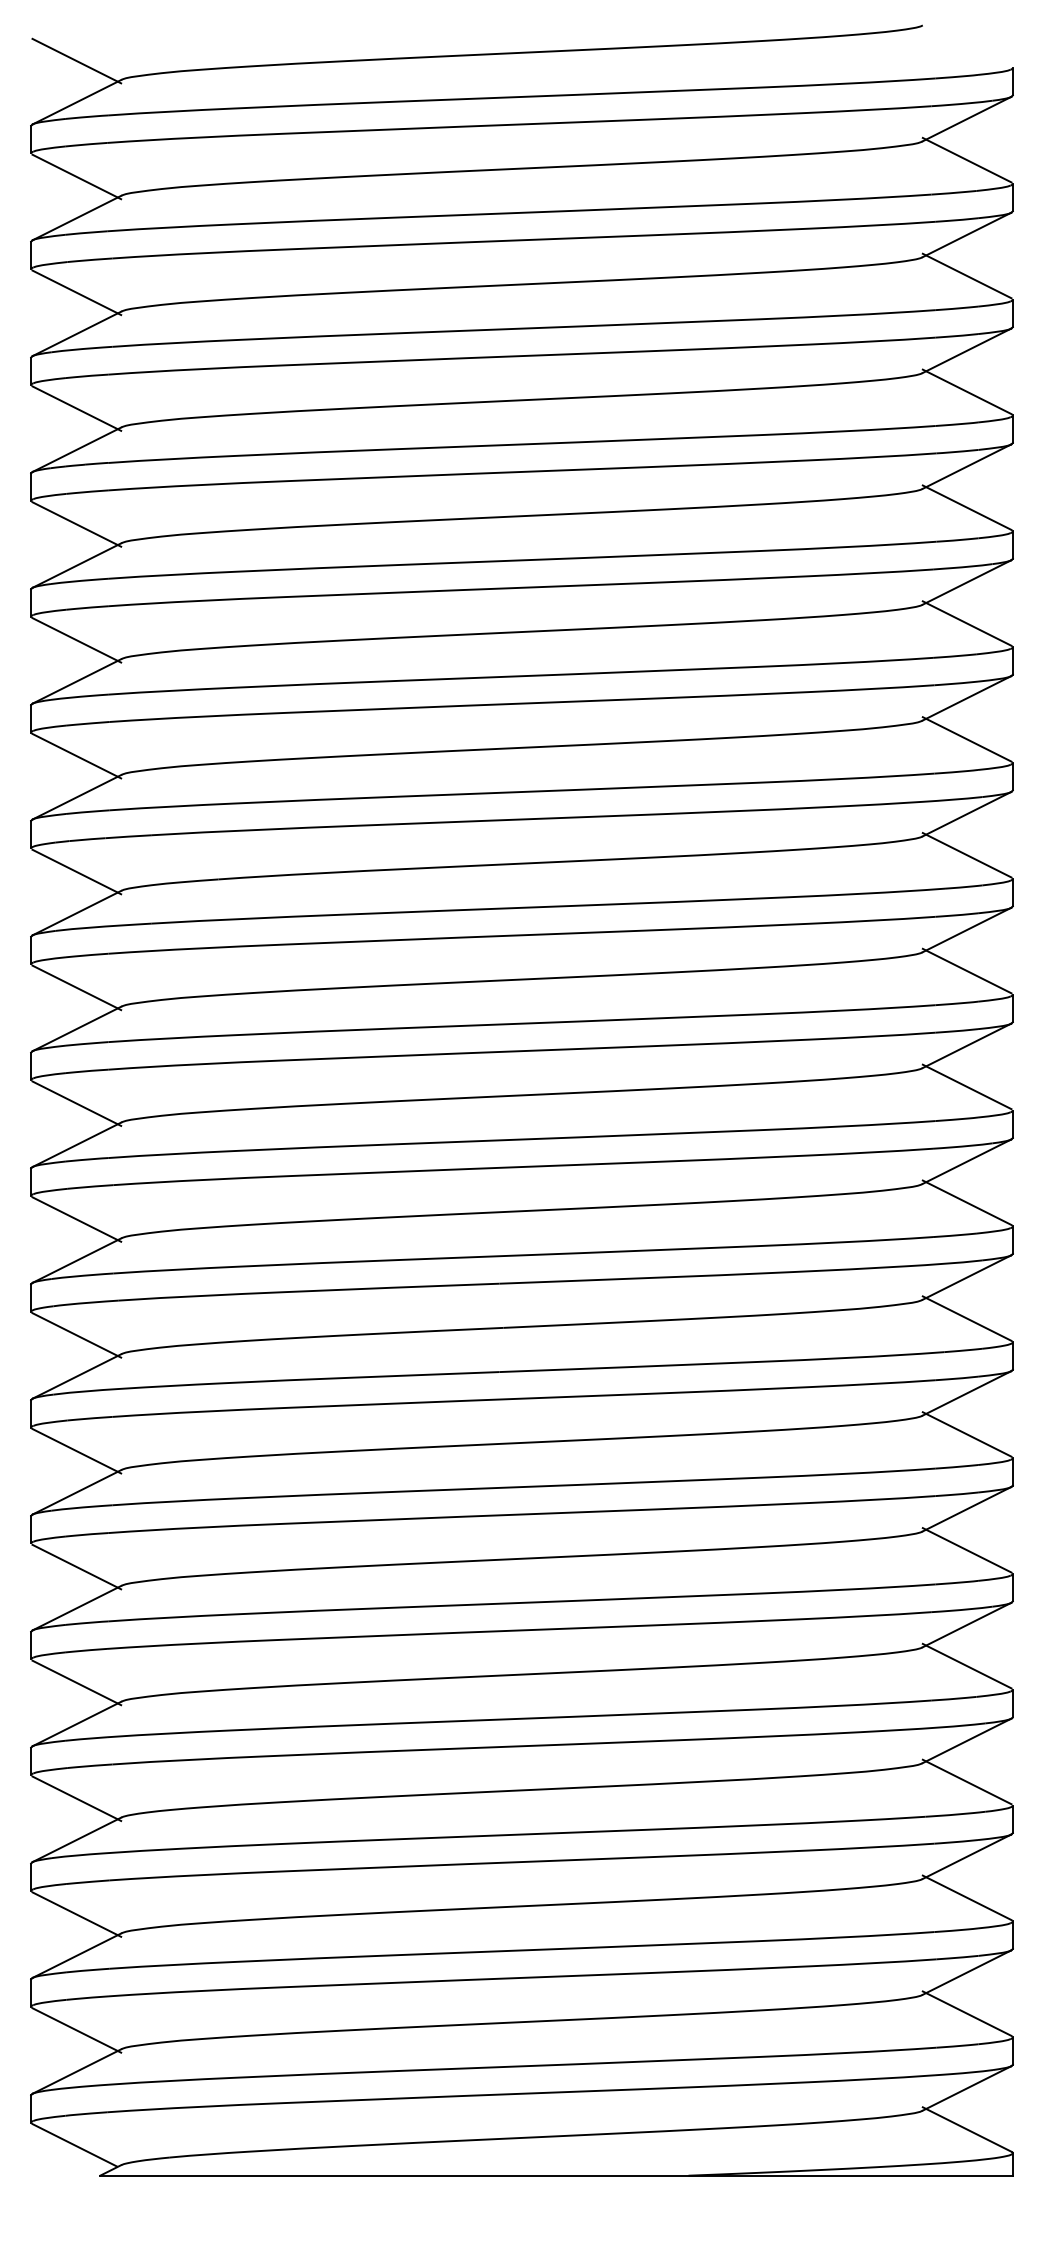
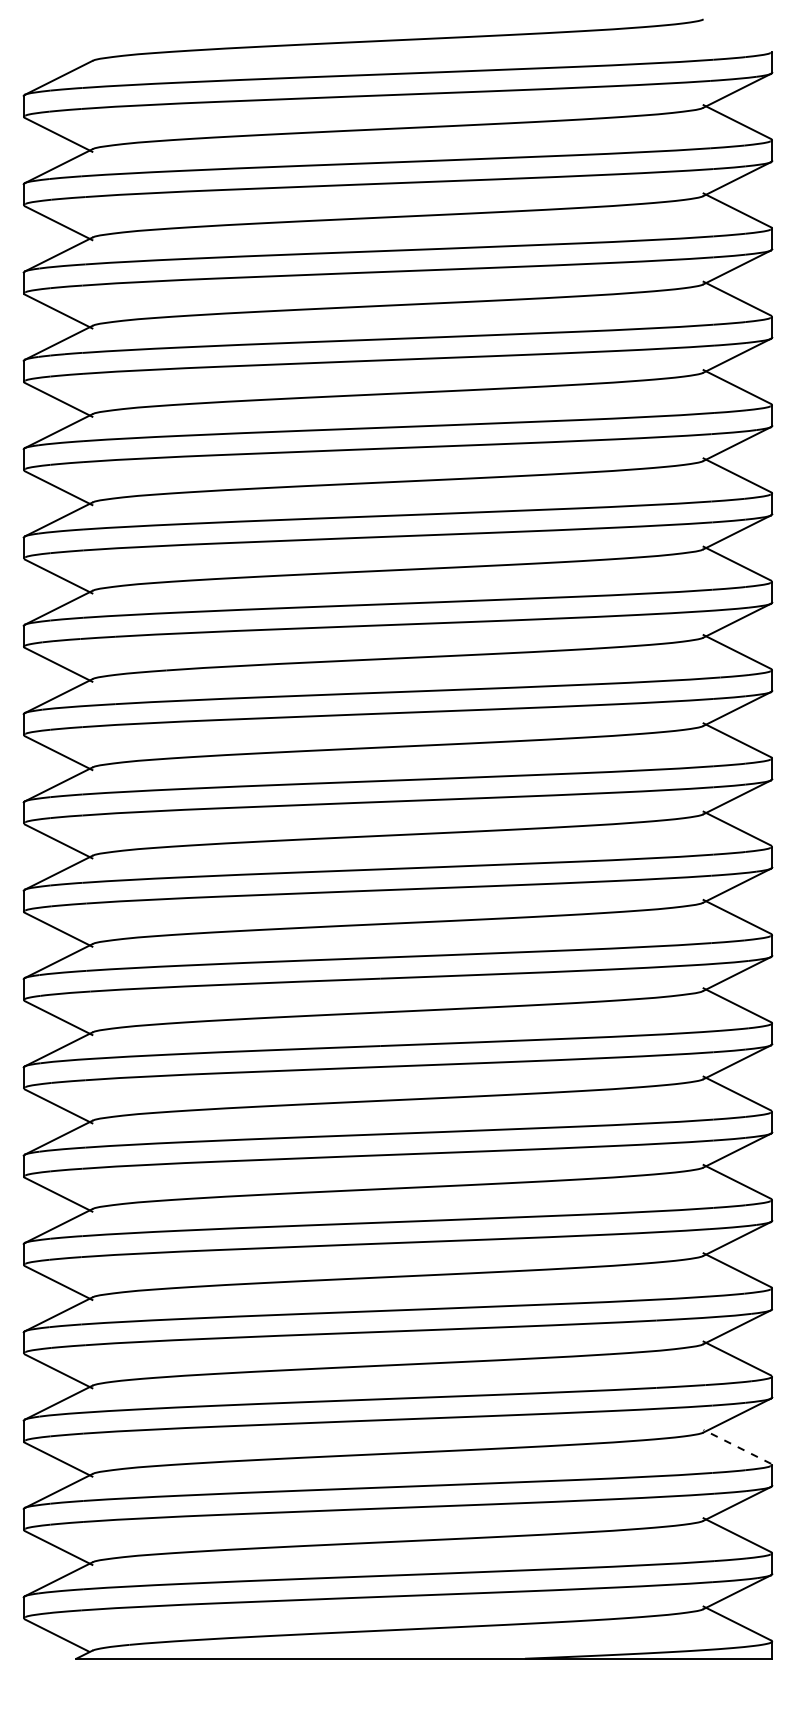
line: (76, 60) -> (58, 46), removed
line: (967, 1897) -> (737, 1446), solid -> dashed

